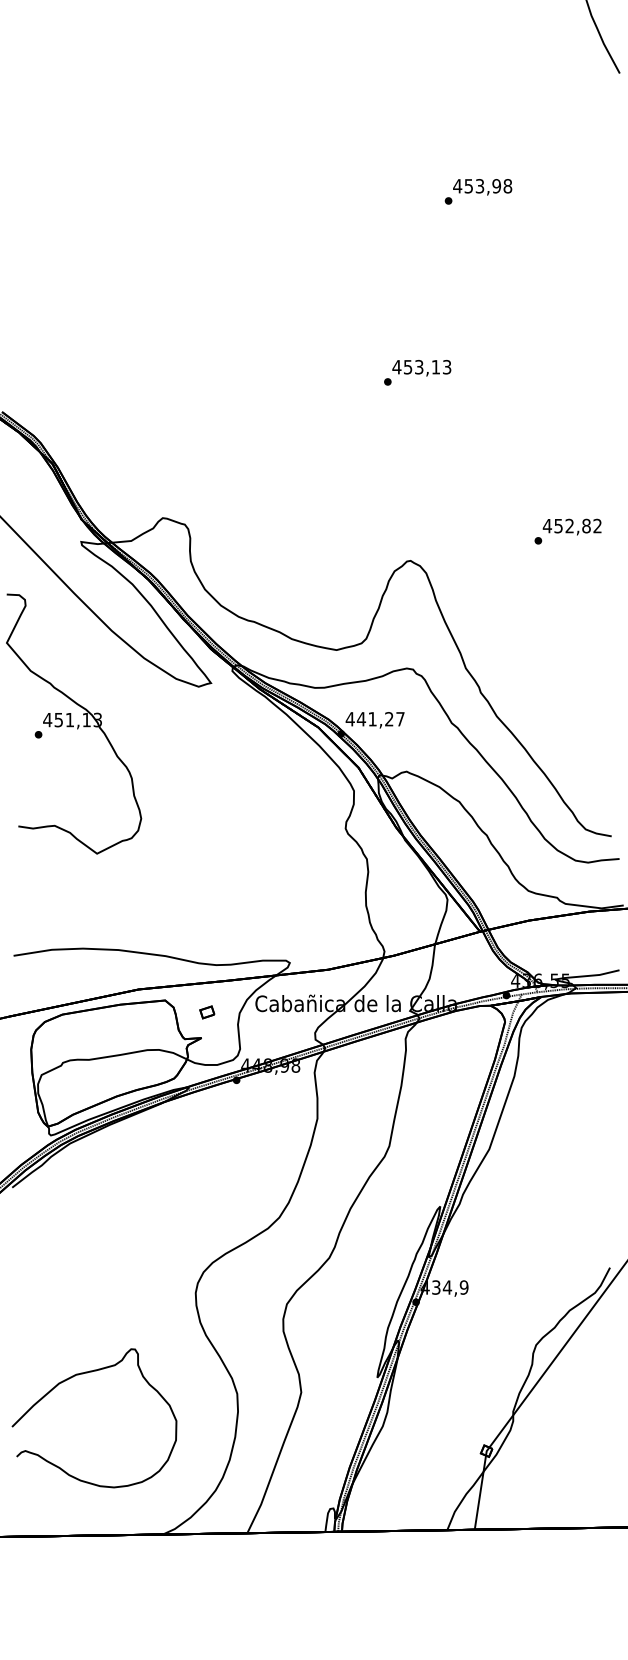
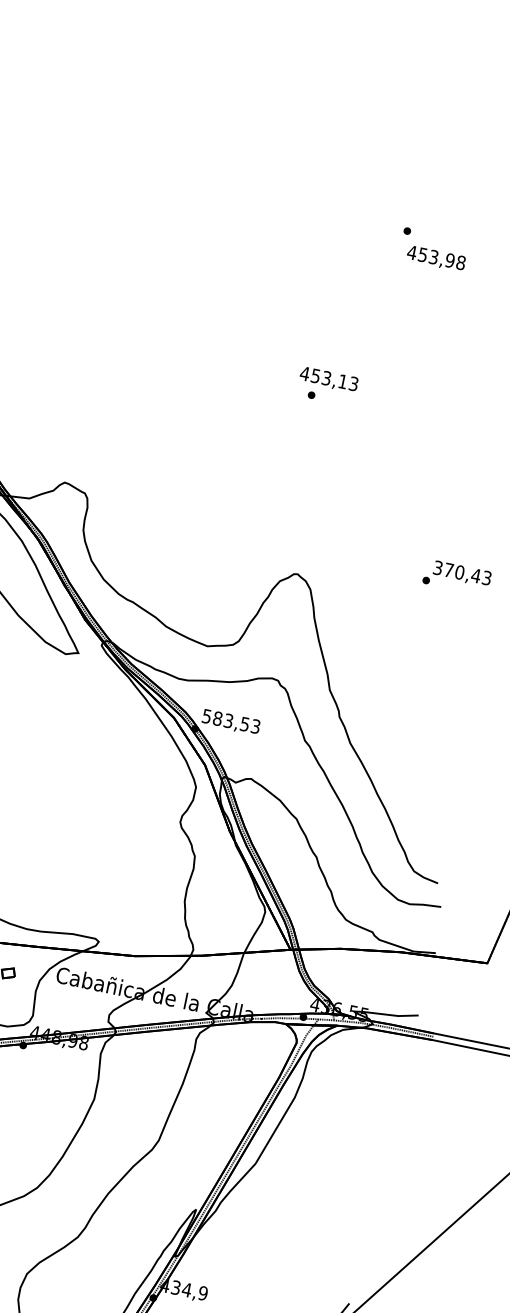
text: (482, 187) -> (436, 258), moved
text: (421, 368) -> (328, 380), moved
text: (571, 525) -> (461, 572), 452,82 -> 370,43
text: (374, 719) -> (230, 721), 441,27 -> 583,53

